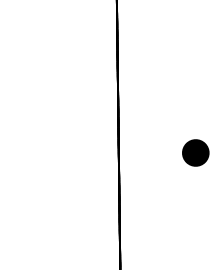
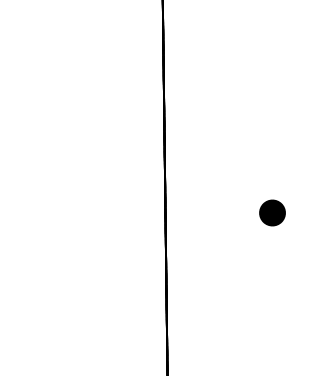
part: (195, 152) -> (272, 212), size x0.7

